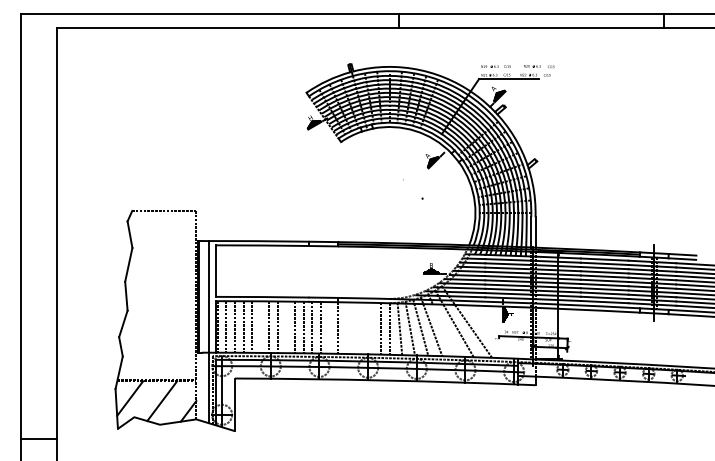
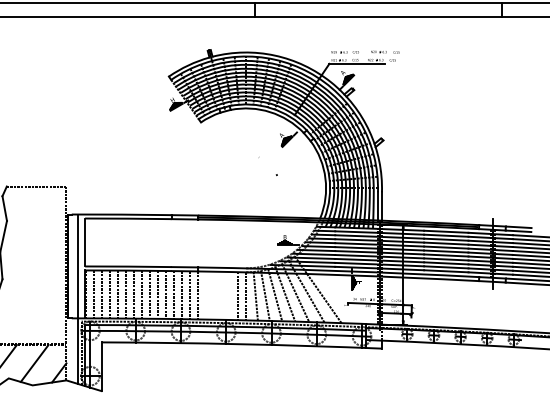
line: (260, 326) -> (126, 294), added
line: (286, 327) -> (150, 294), added
line: (329, 327) -> (190, 294), added
line: (444, 330) -> (297, 297), added

